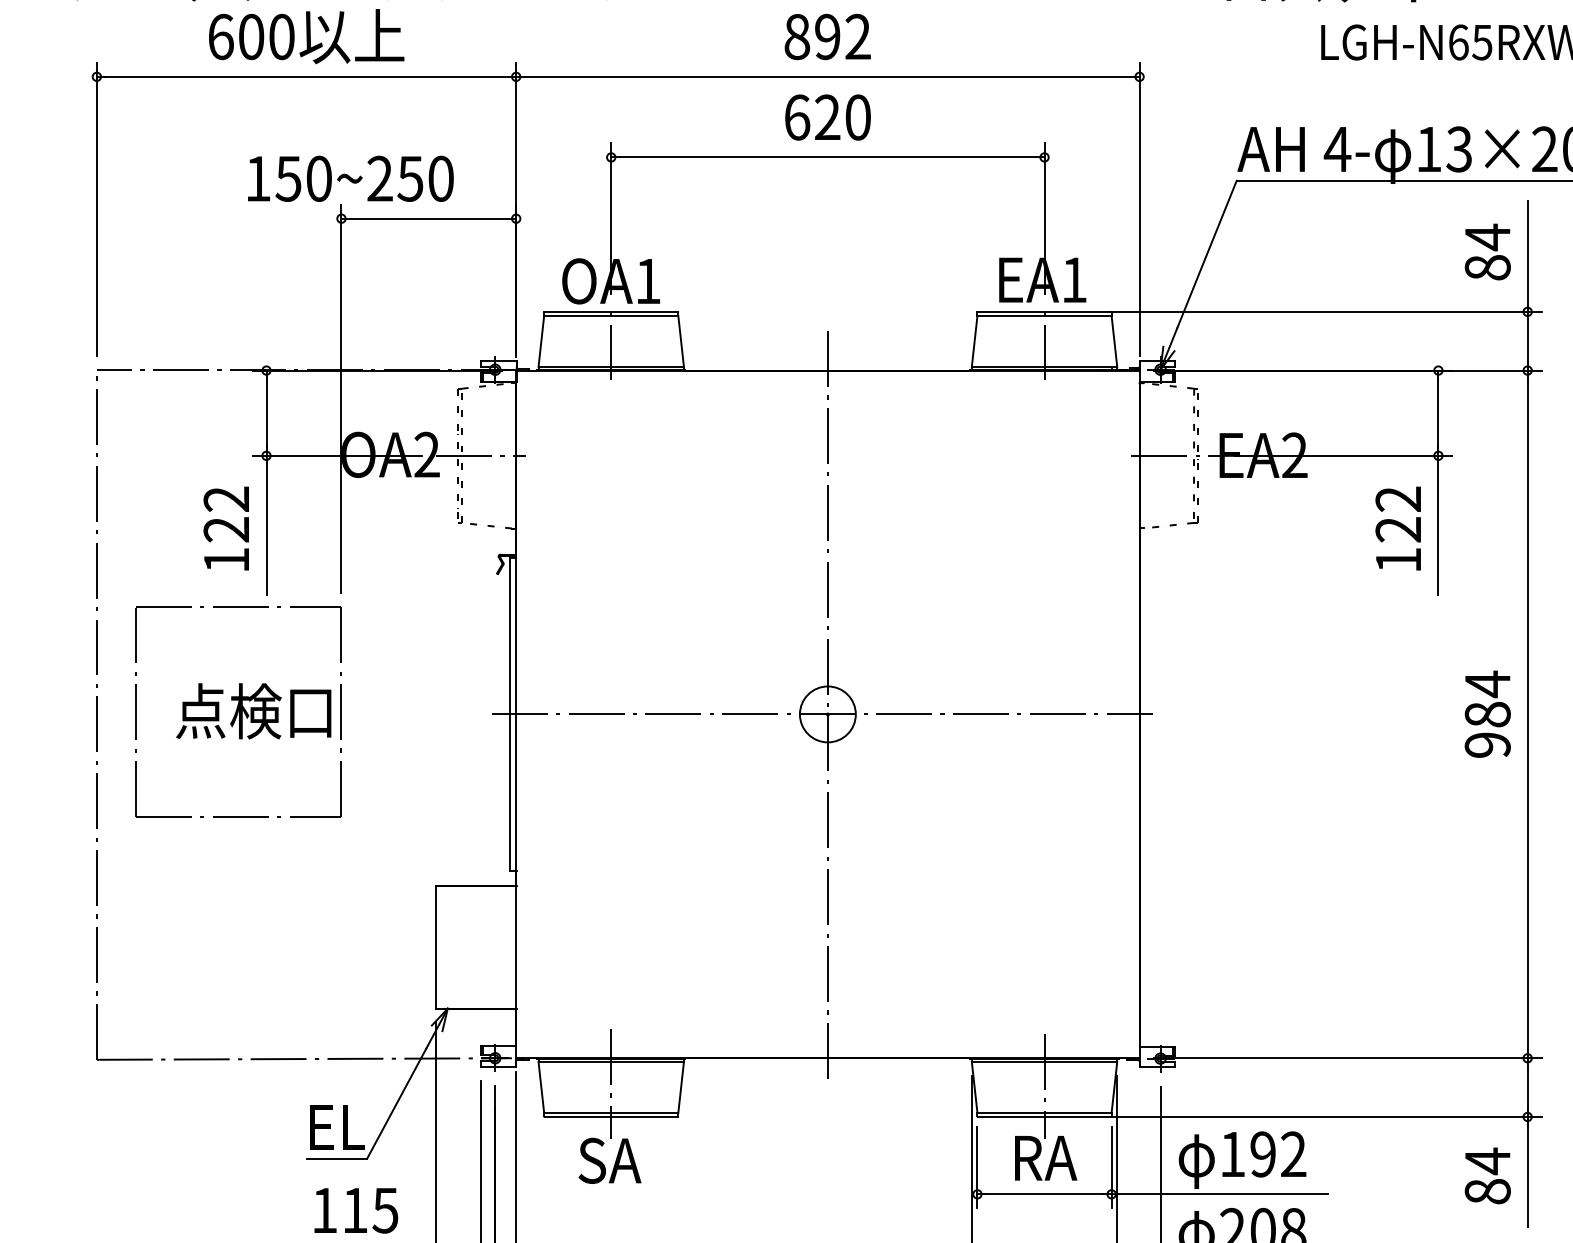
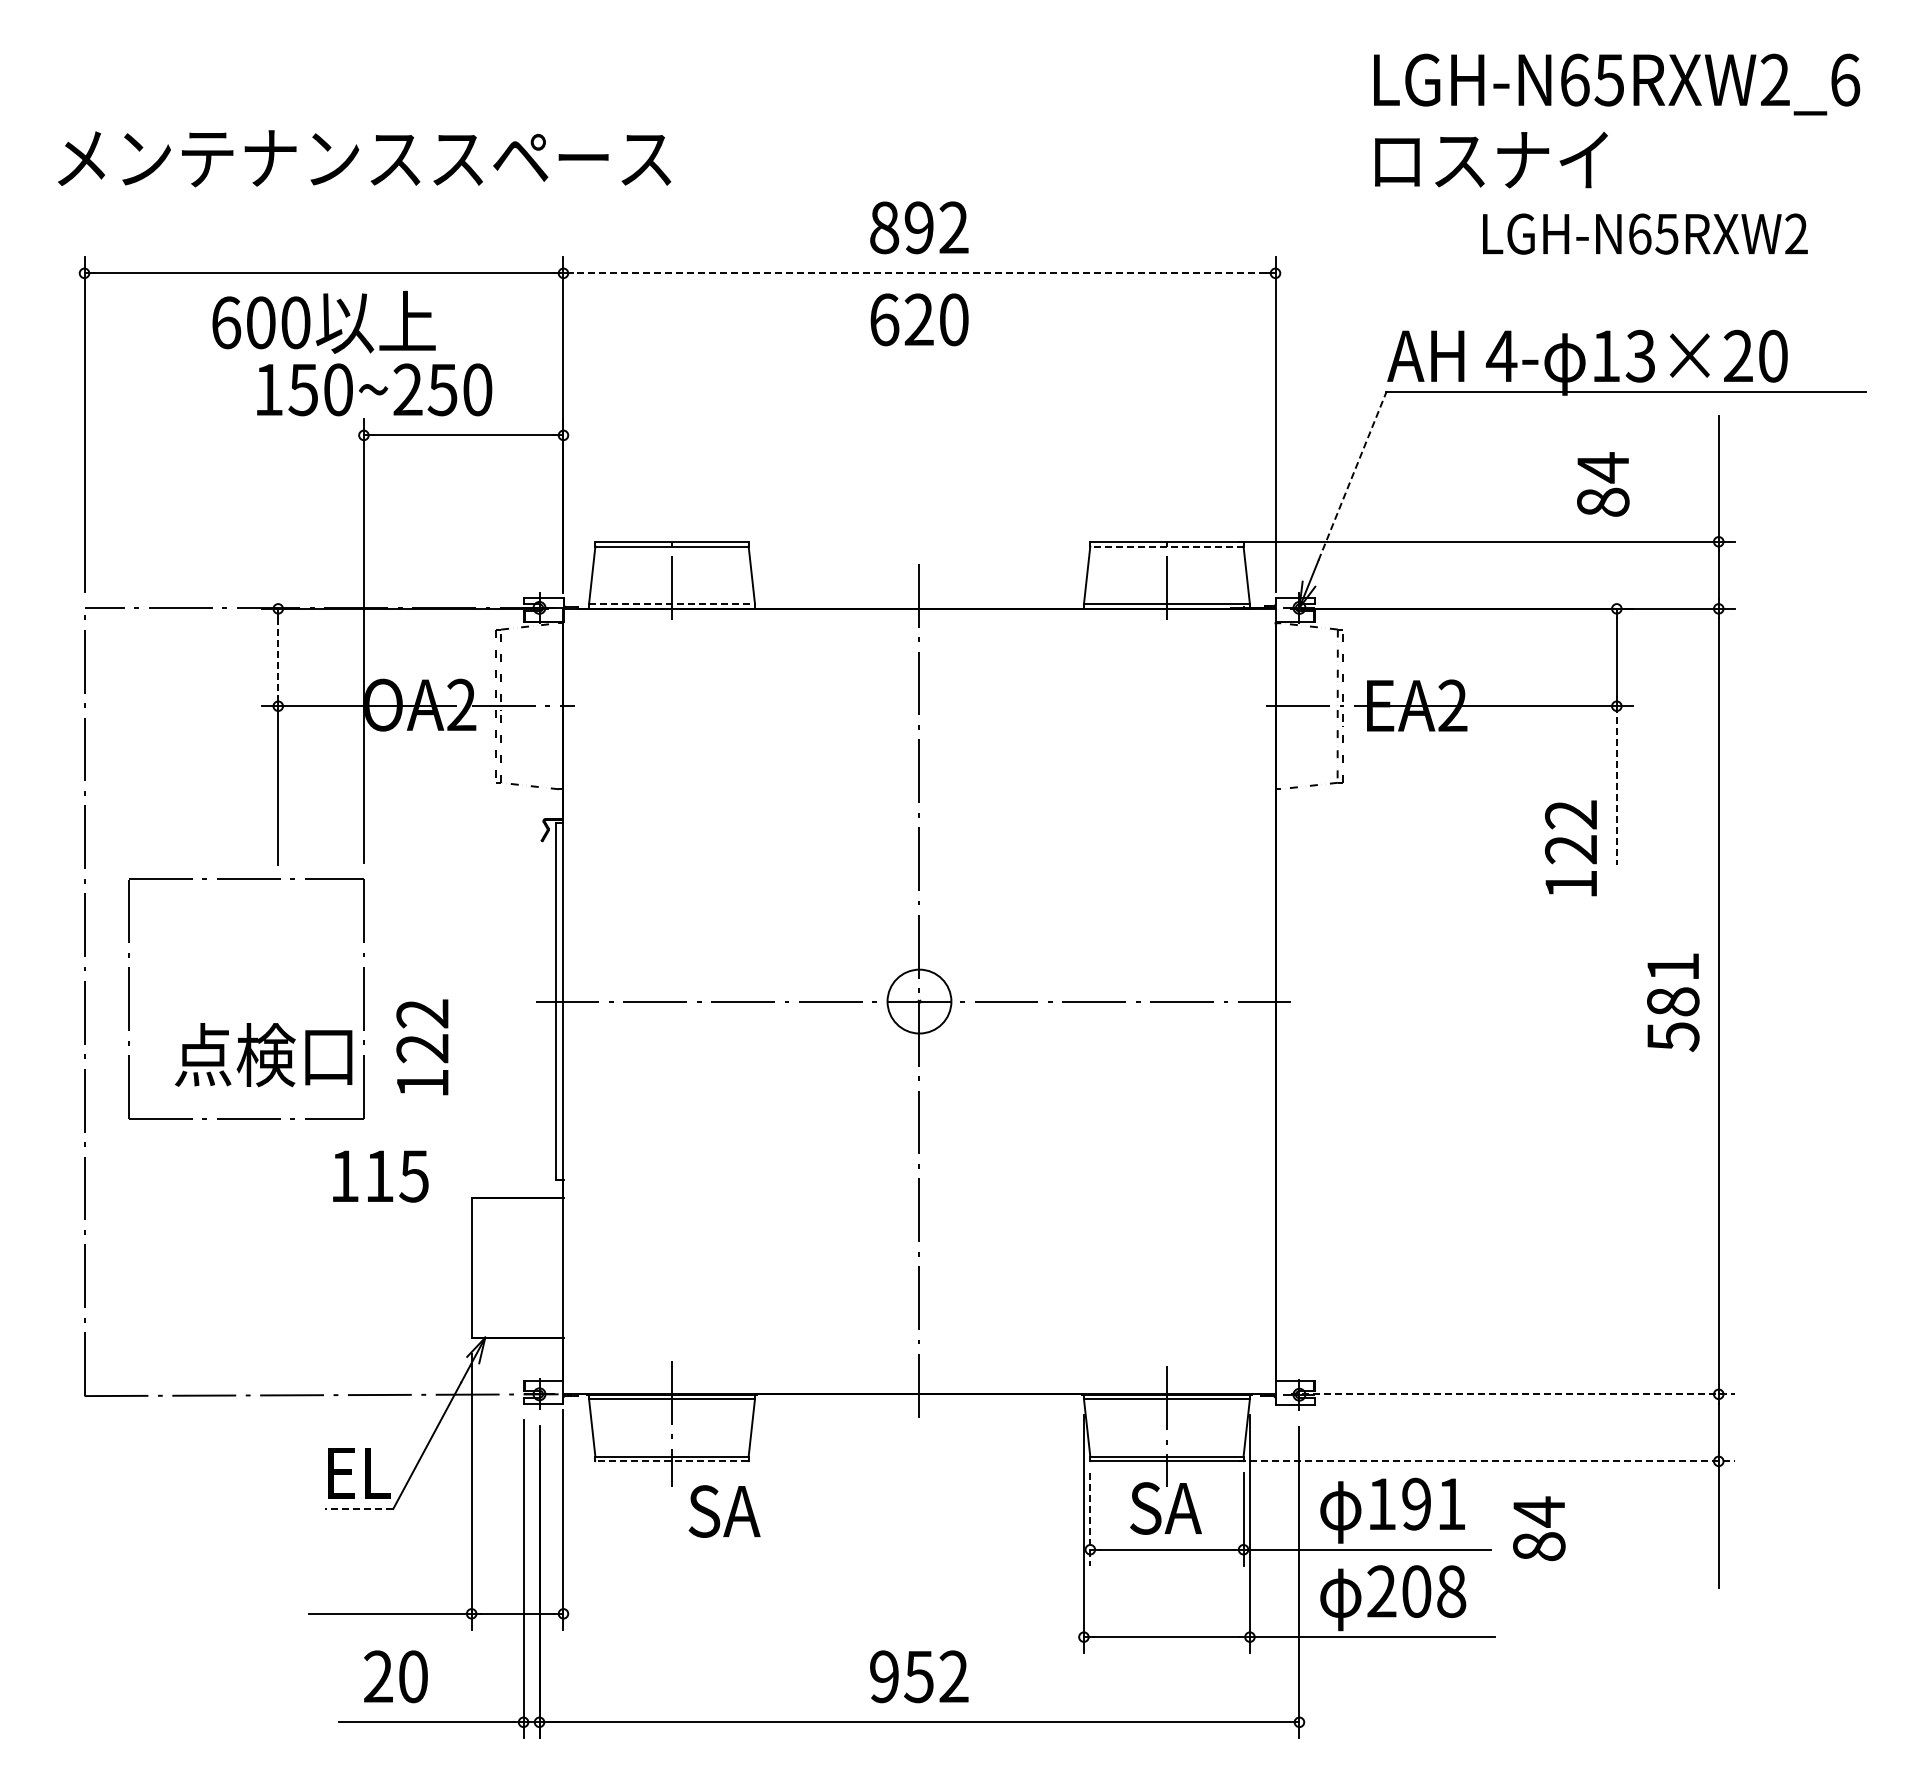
text: (306, 36) -> (323, 322), moved
line: (827, 76) -> (918, 273), solid -> dashed
part: (824, 157) -> (915, 365), removed
text: (1488, 252) -> (1603, 484), moved
line: (1206, 254) -> (1352, 476), solid -> dashed
line: (1044, 315) -> (1166, 546), solid -> dashed
line: (611, 366) -> (672, 604), solid -> dashed
line: (266, 414) -> (278, 658), solid -> dashed
line: (1438, 526) -> (1616, 786), solid -> dashed
text: (226, 528) -> (422, 1047), moved
text: (1397, 528) -> (1570, 848), moved
text: (253, 711) -> (263, 1055), moved
text: (1487, 714) -> (1672, 1001), 984 -> 581
line: (1347, 1058) -> (1513, 1394), solid -> dashed
line: (611, 1117) -> (672, 1461), solid -> dashed
line: (1324, 1117) -> (1486, 1461), solid -> dashed
text: (1293, 1153) -> (1451, 1503), 192 -> 191
line: (337, 1158) -> (359, 1508), solid -> dashed
text: (1045, 1158) -> (1167, 1508), RA -> SA
text: (609, 1160) -> (724, 1511), moved
line: (977, 1167) -> (1090, 1519), solid -> dashed
text: (1488, 1175) -> (1539, 1528), moved
text: (356, 1210) -> (380, 1176), moved

